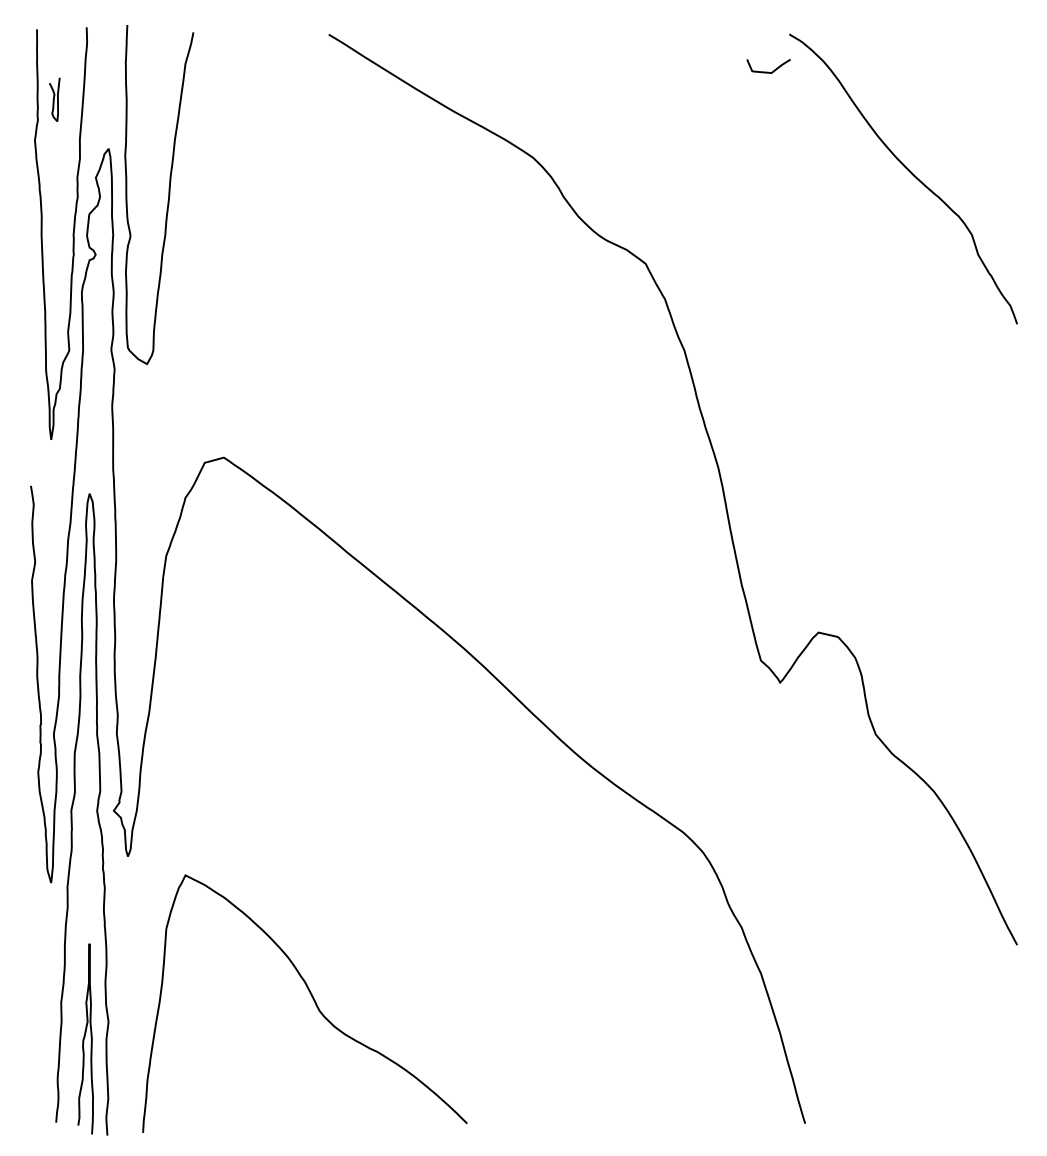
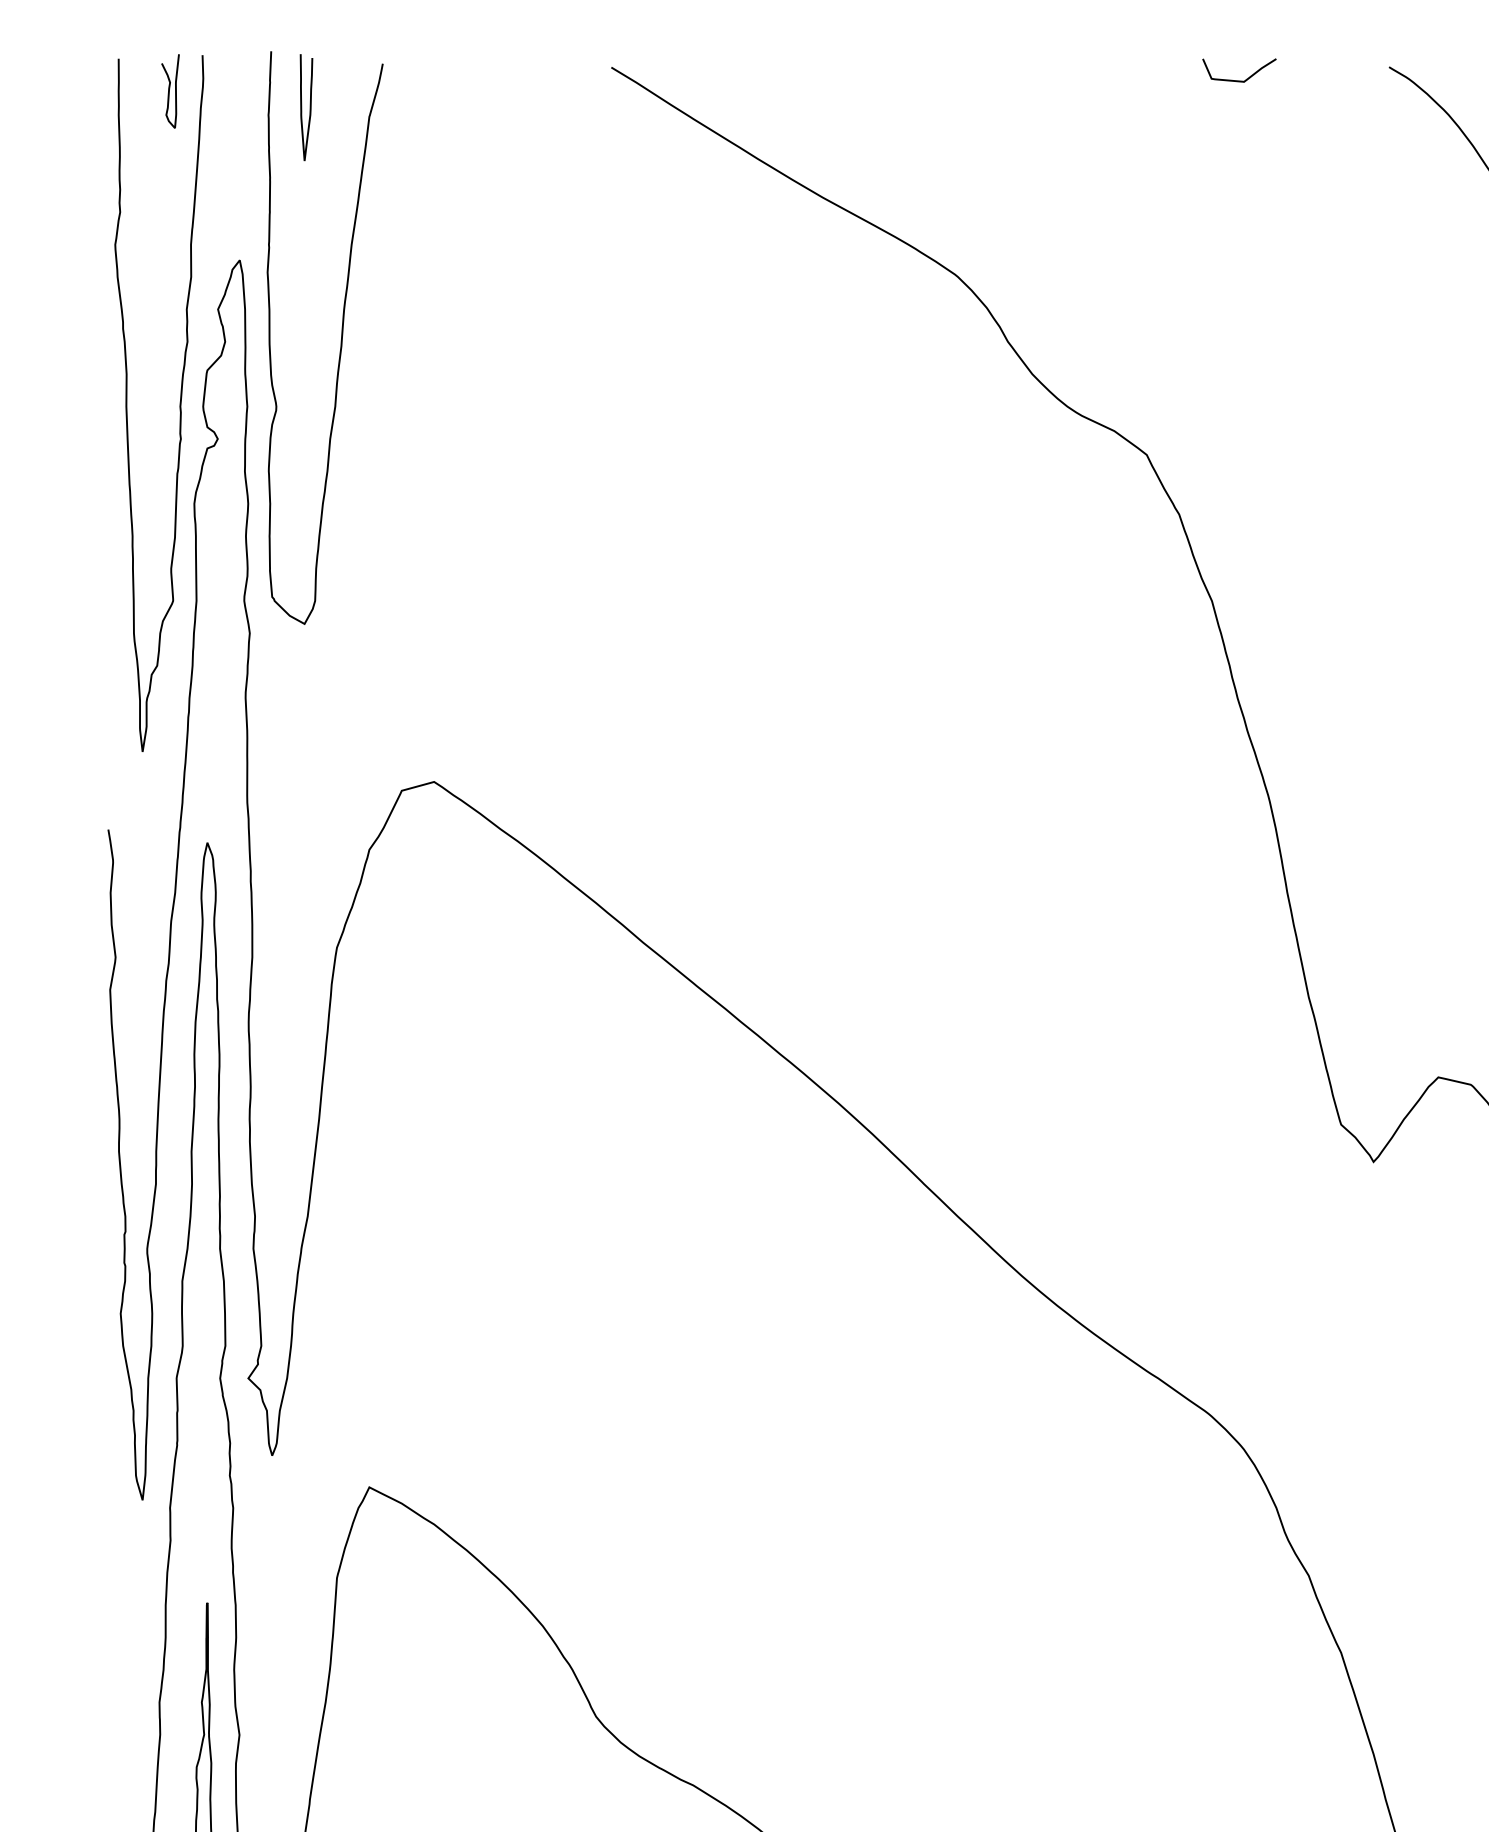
curve: (145, 57) -> (301, 106), added
curve: (768, 71) -> (1239, 79), moved
curve: (54, 99) -> (170, 91), moved

